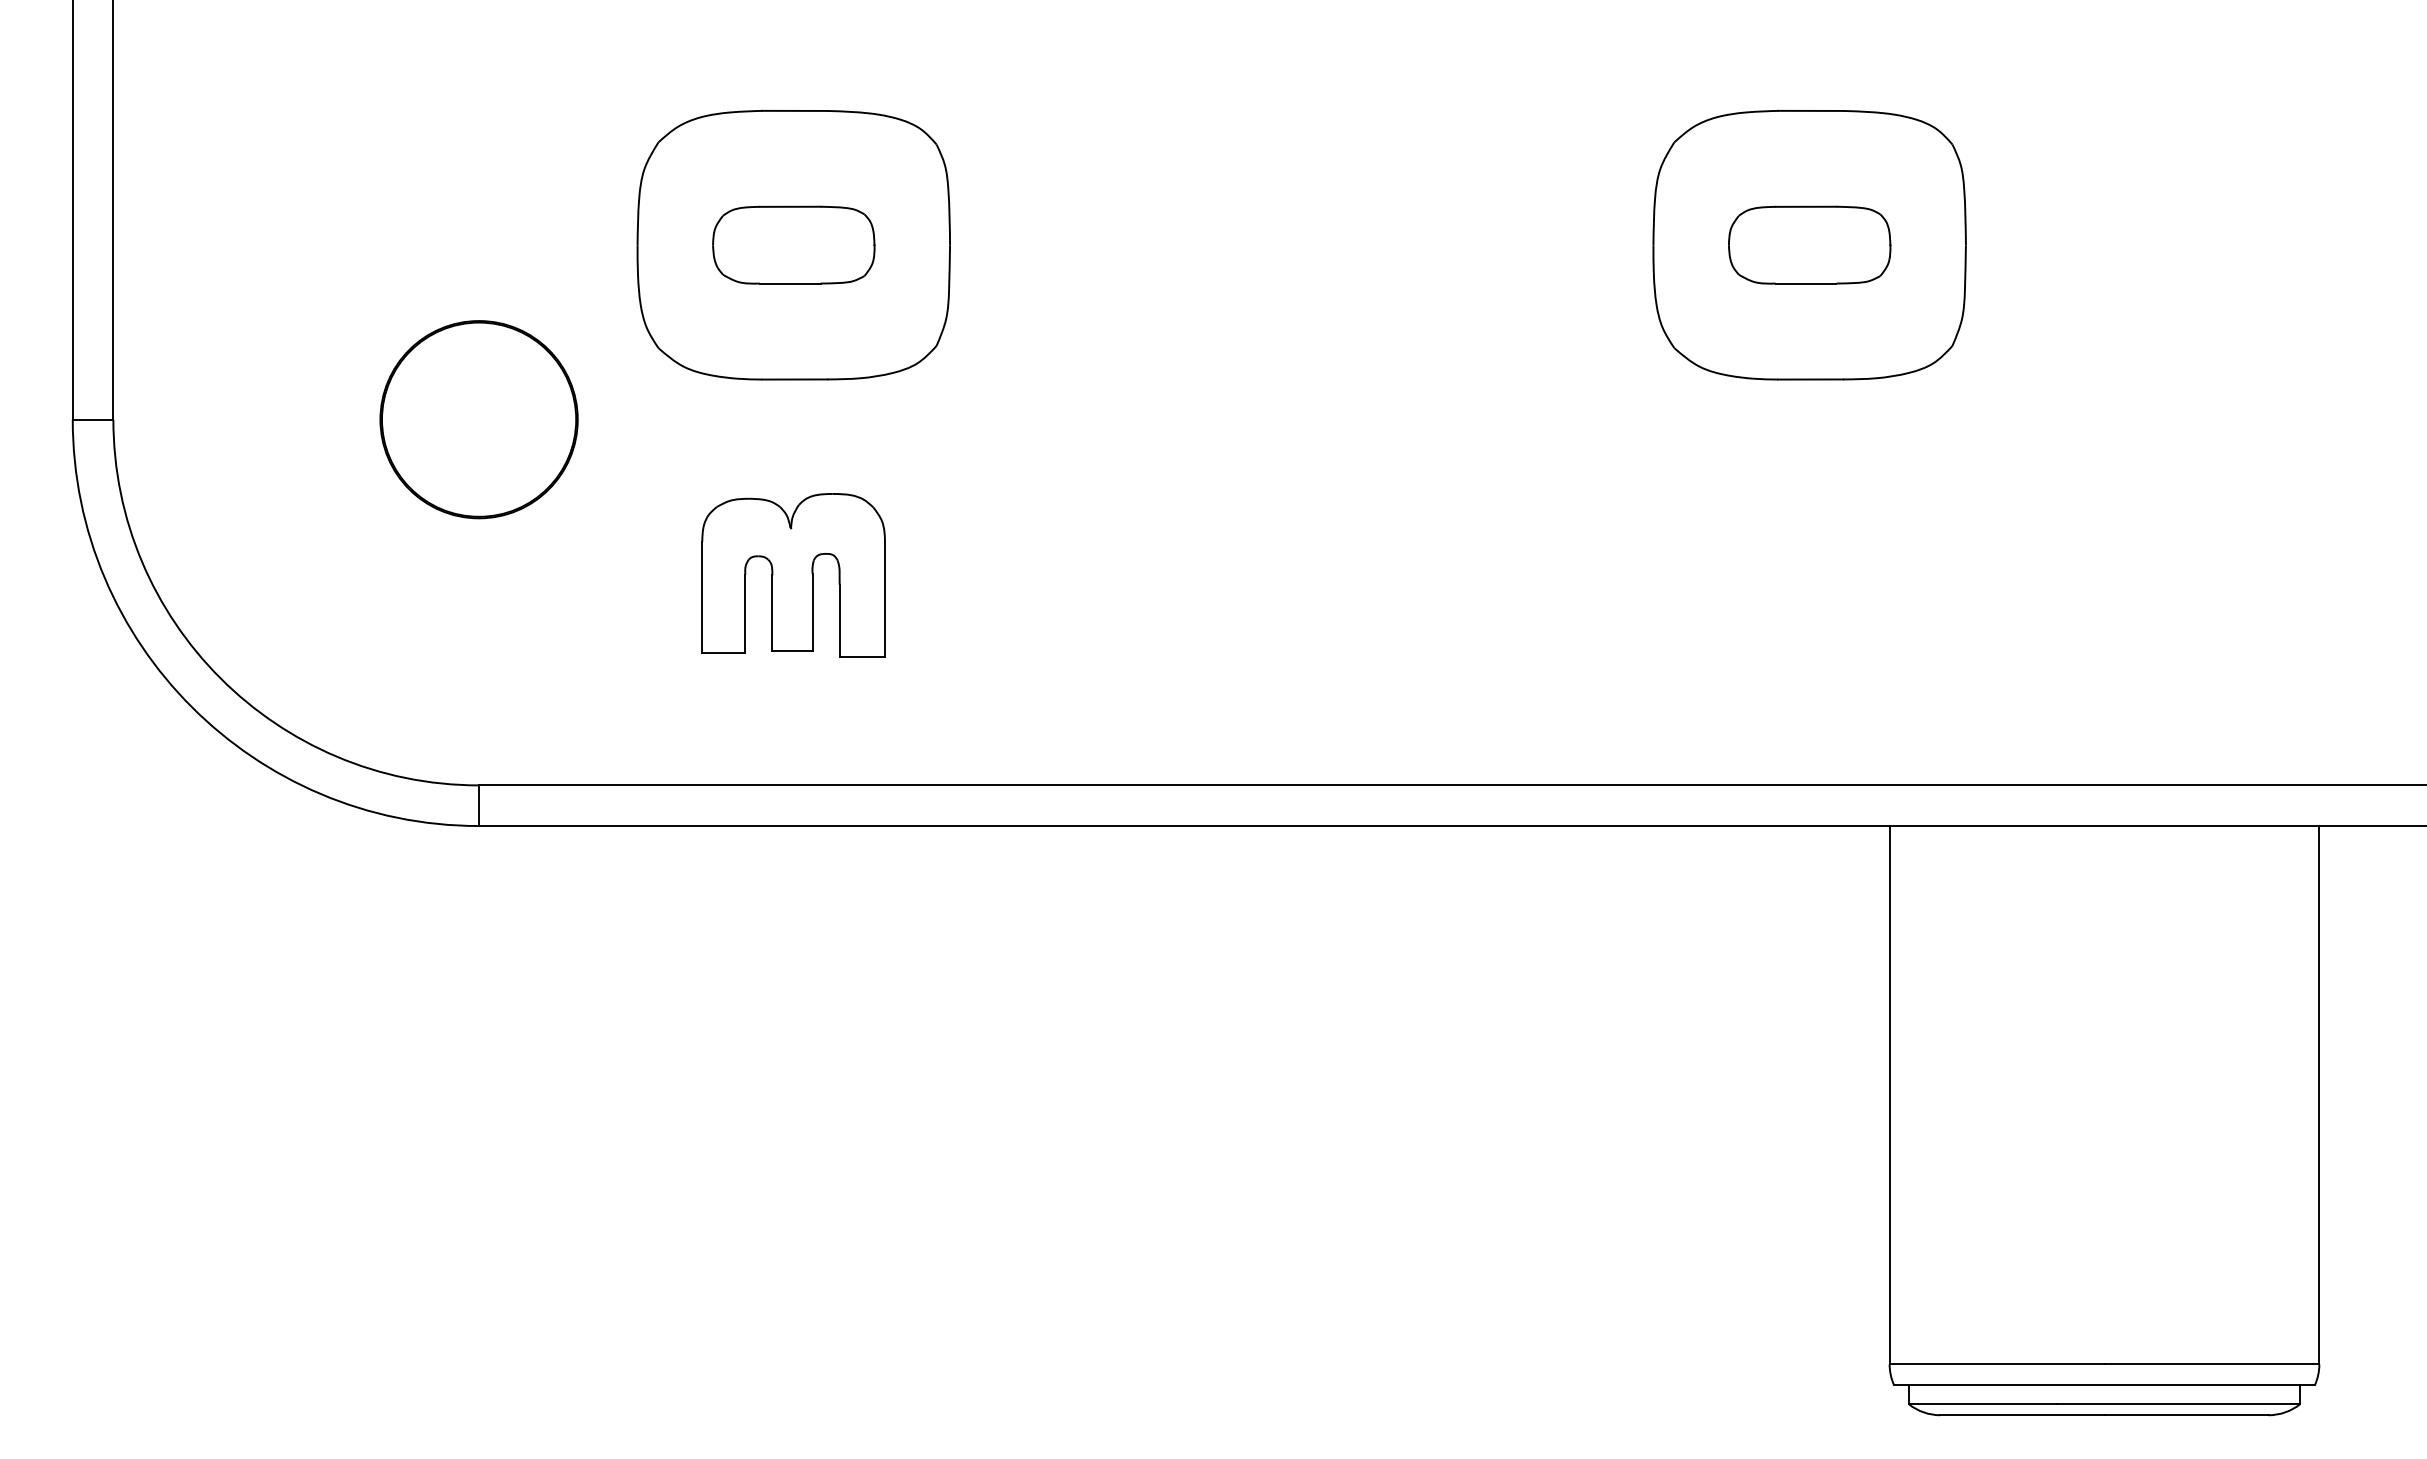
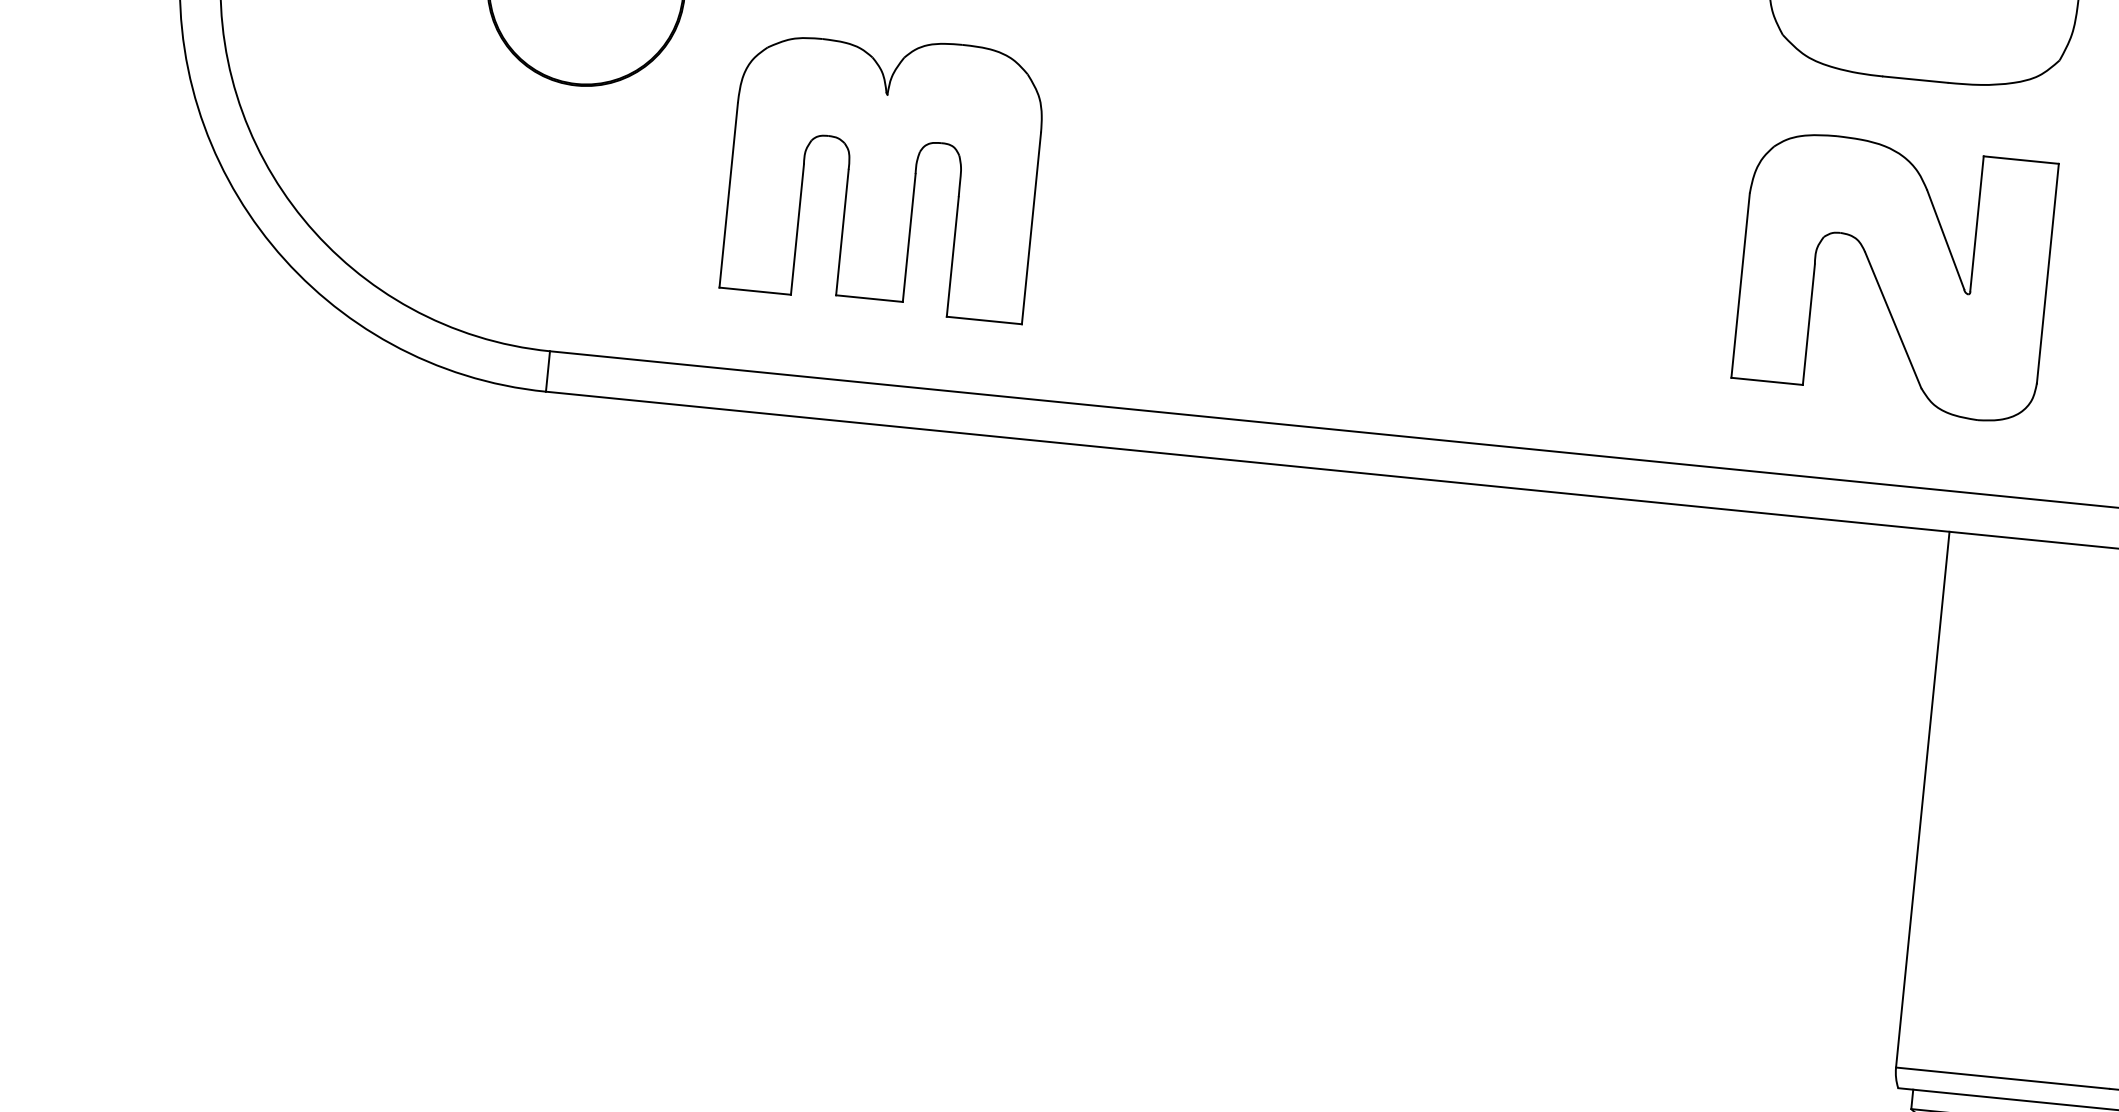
part: (793, 575) -> (883, 173), size x1.67
part: (1809, 577) -> (1894, 276), added

